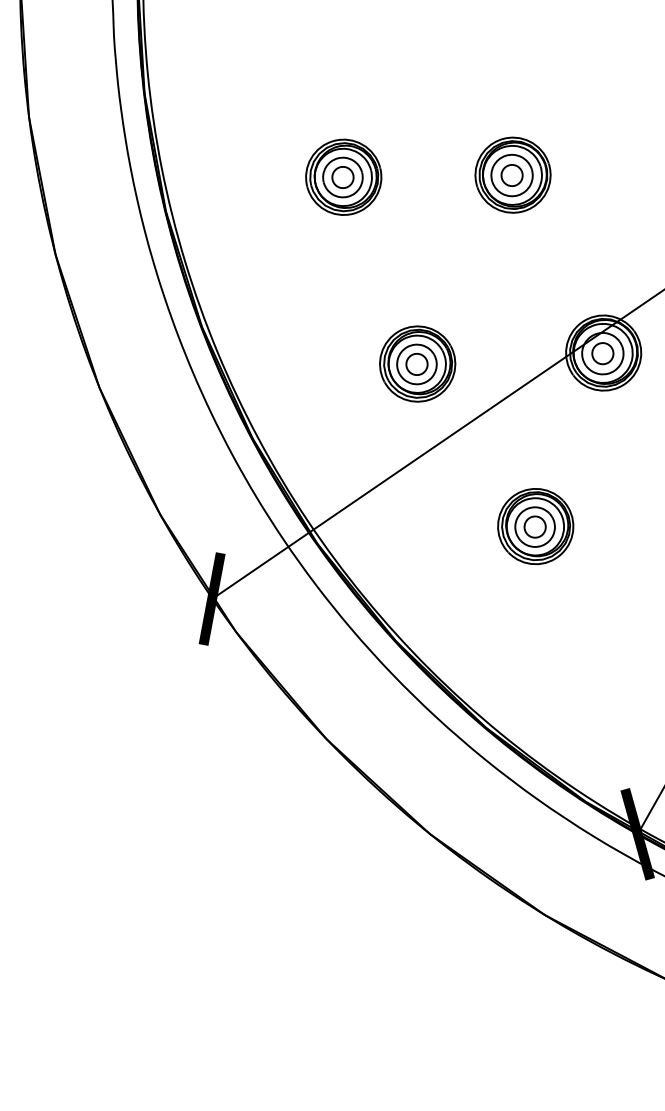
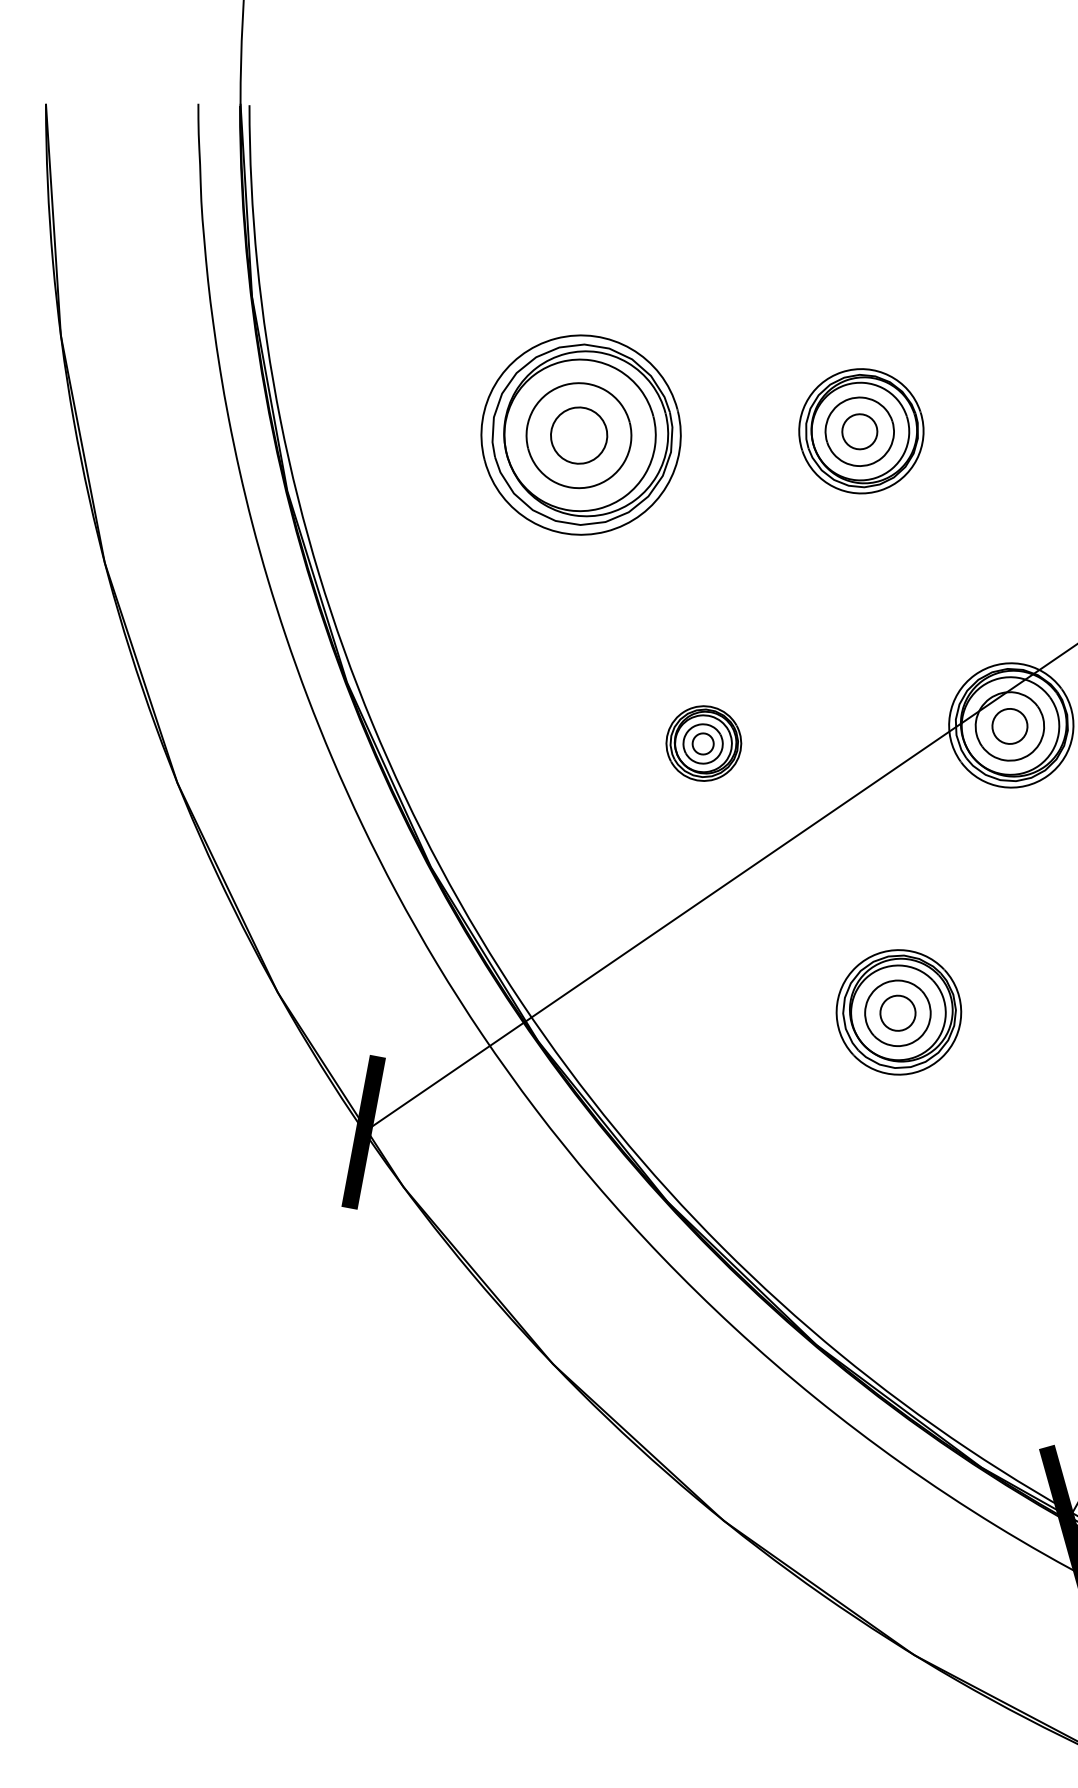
part: (343, 176) -> (580, 433), size x1.6
part: (417, 363) -> (703, 742), size x0.6

